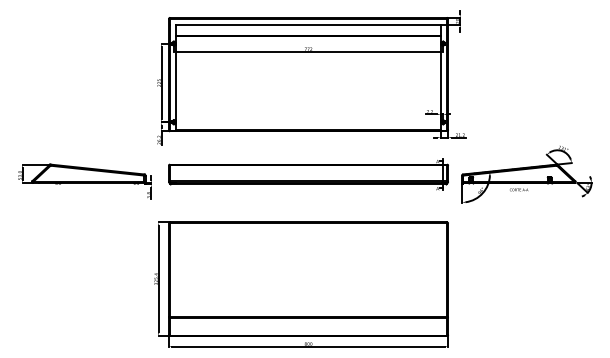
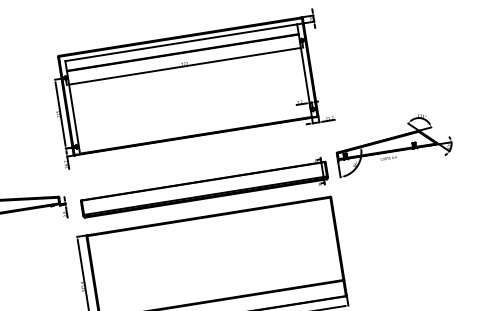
part: (308, 174) -> (204, 189), moved

